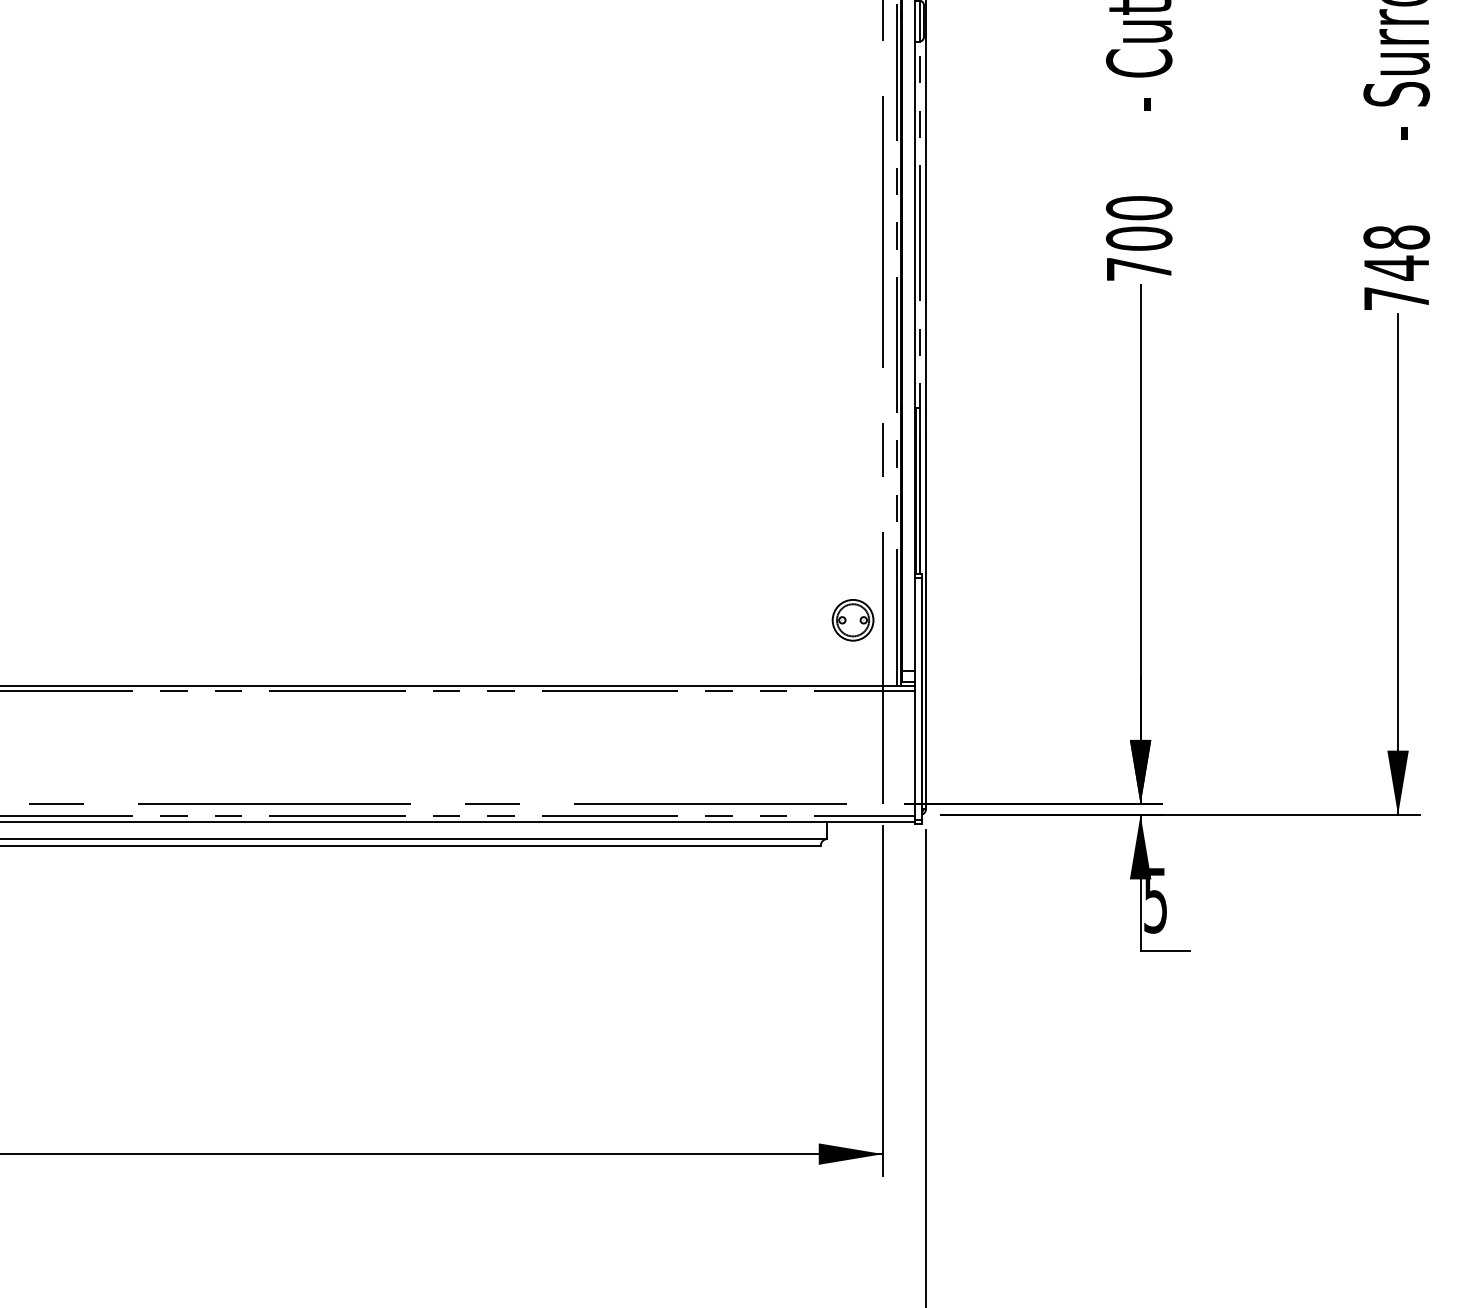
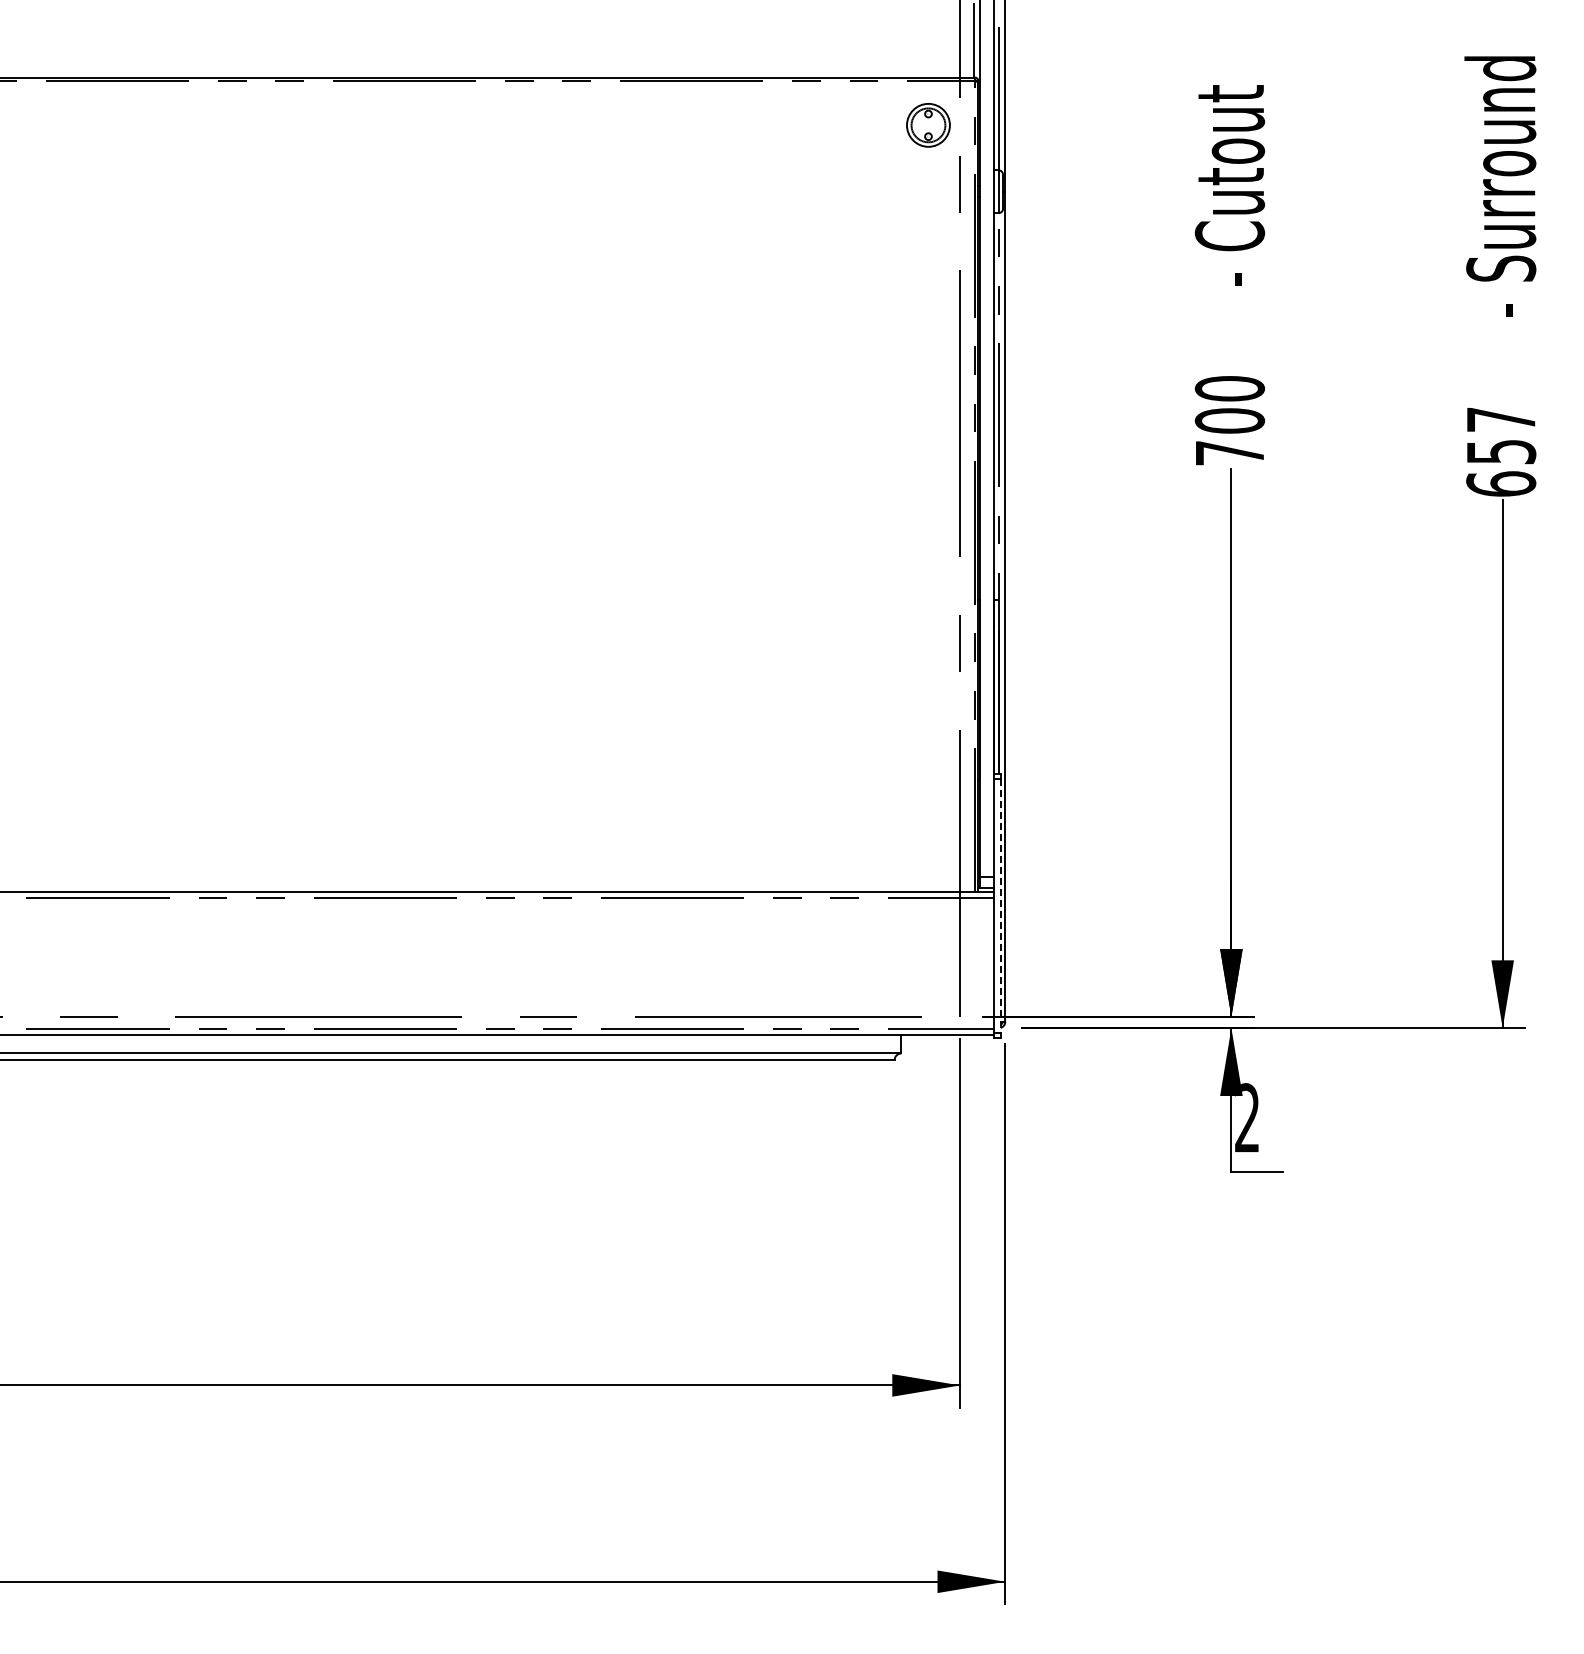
text: (1396, 267) -> (1501, 451), 748 -> 657
part: (853, 619) -> (928, 822), removed
line: (921, 699) -> (1000, 906), solid -> dashed
text: (1155, 900) -> (1247, 1118), 5 -> 2

